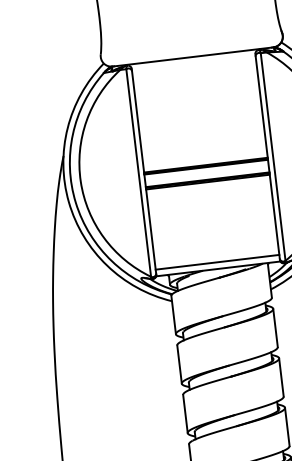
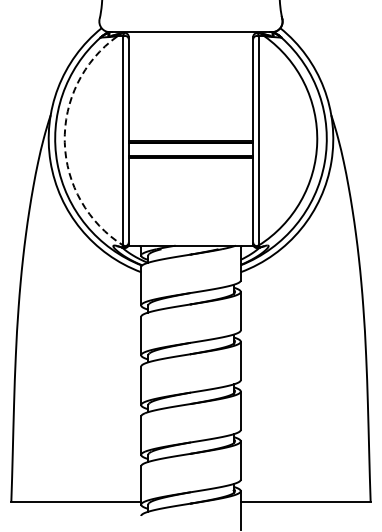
arc: (80, 181) -> (64, 142), solid -> dashed
line: (216, 261) -> (190, 238), removed

